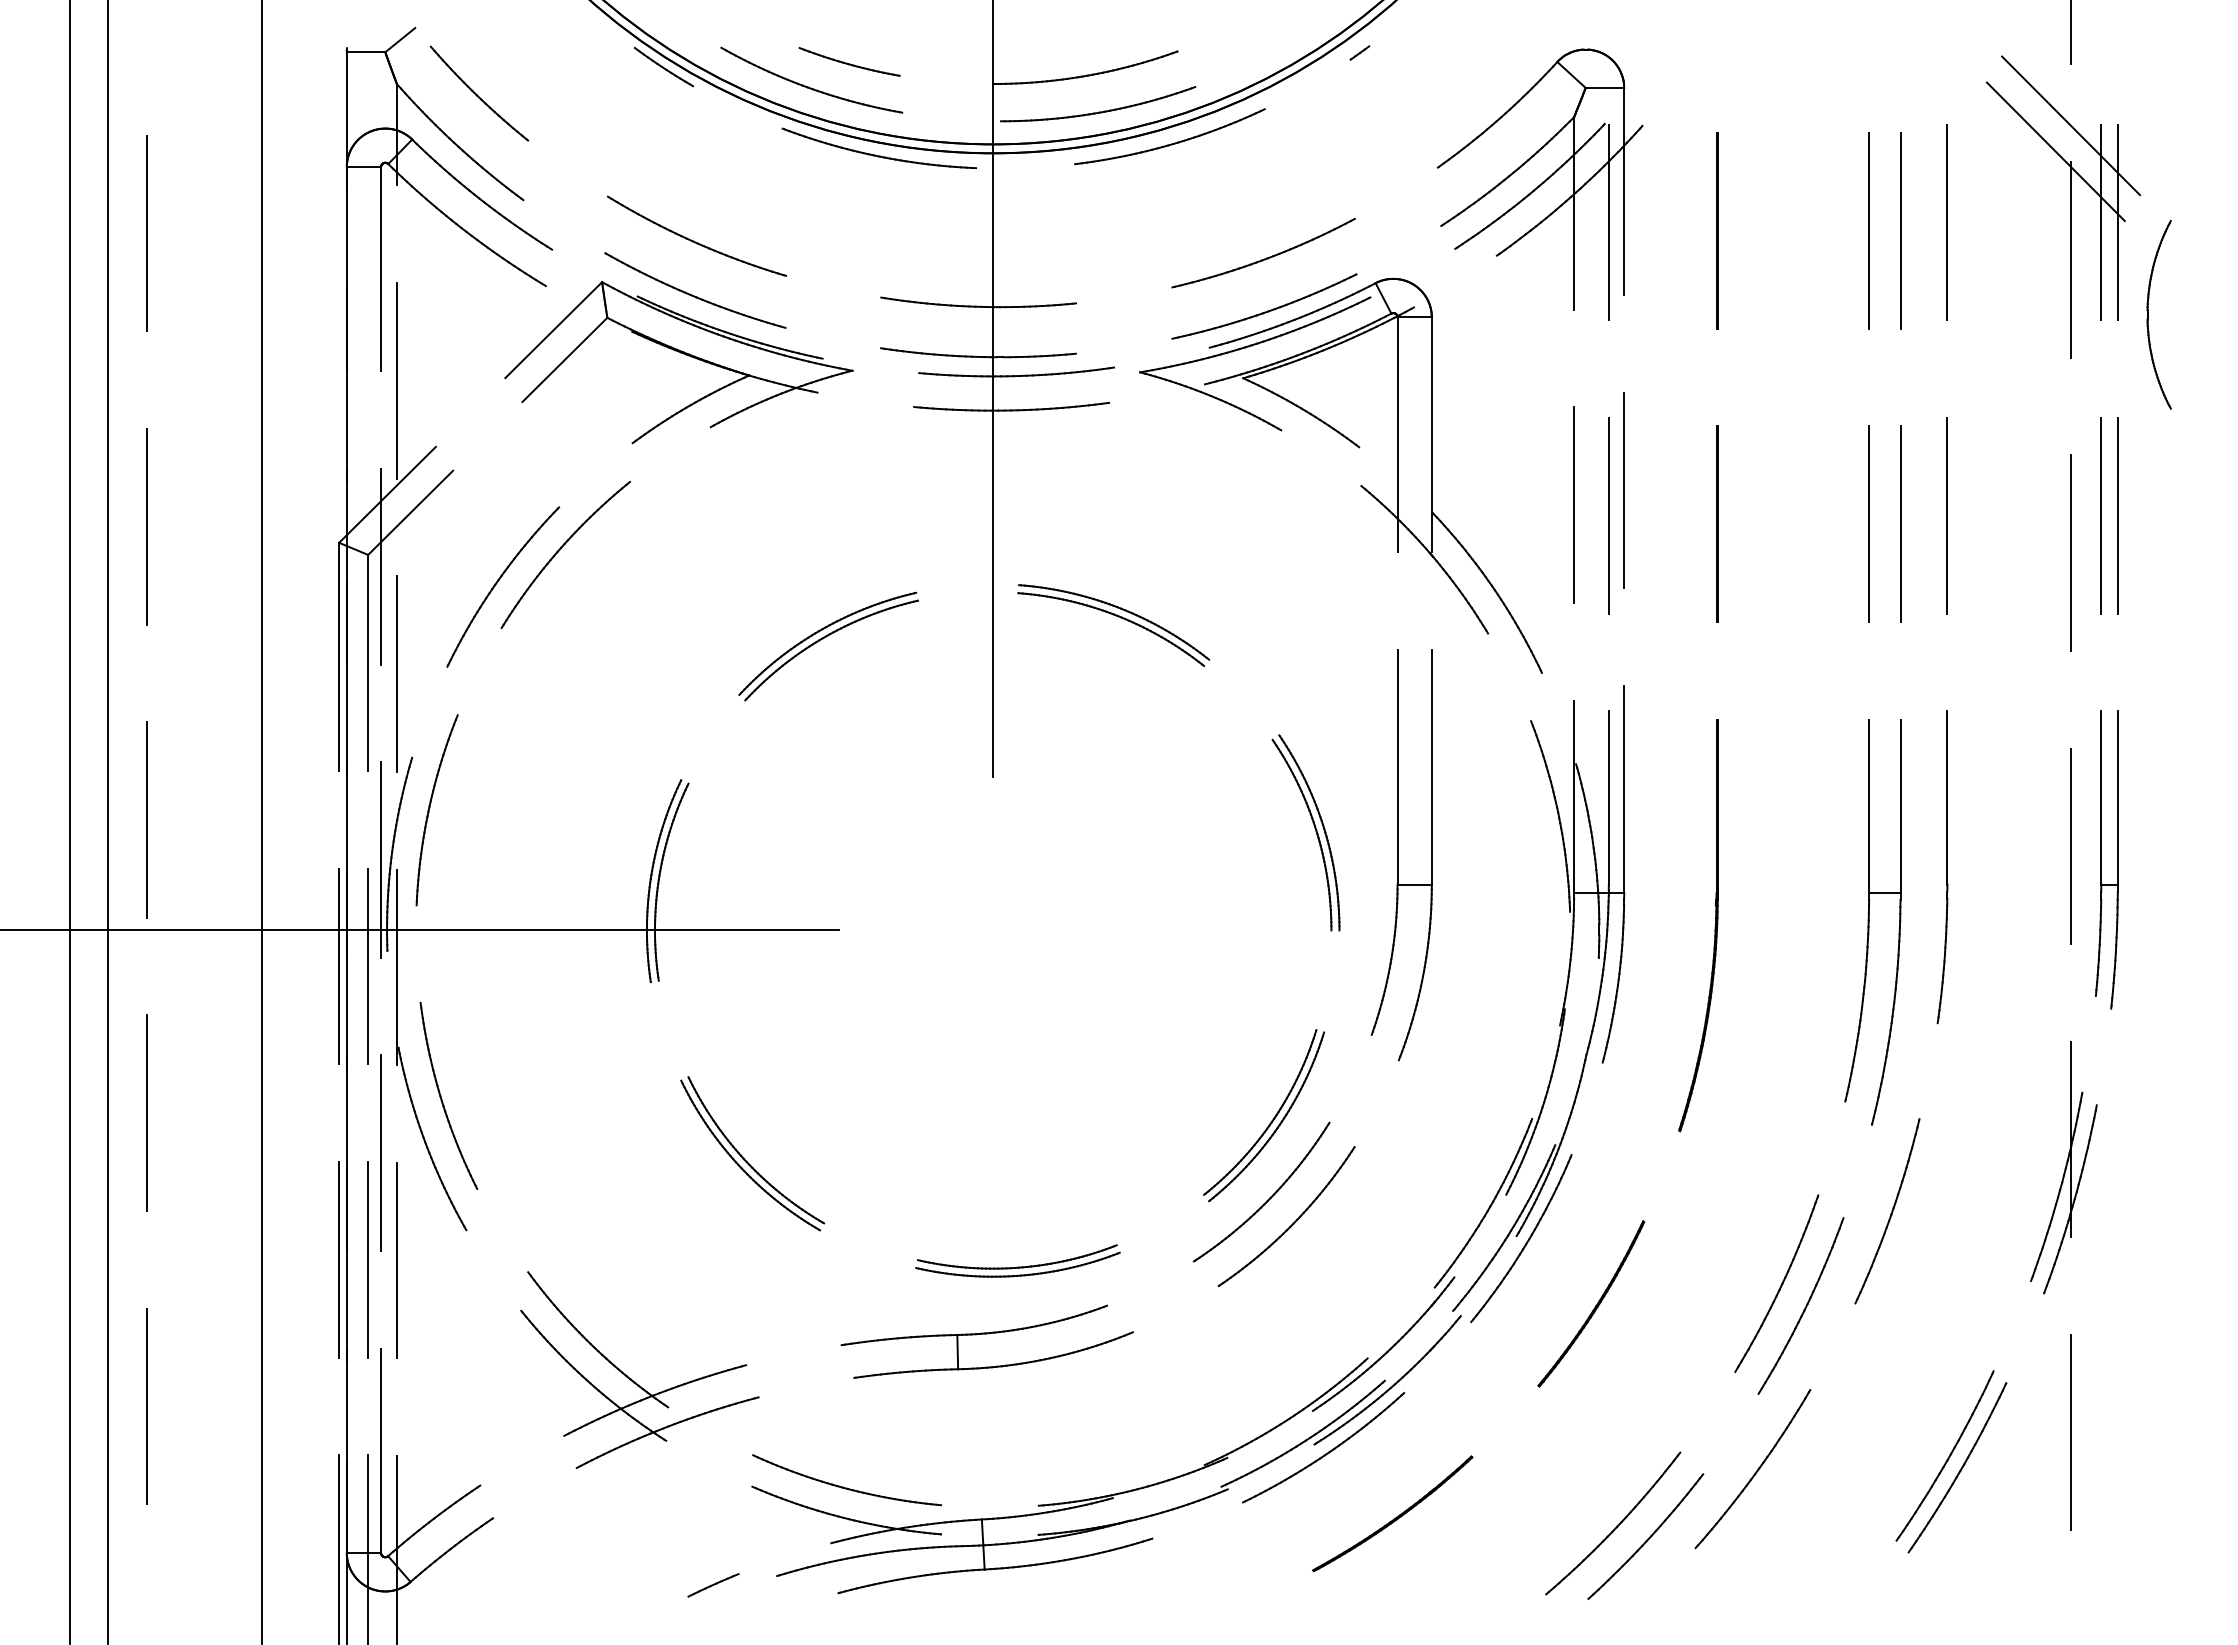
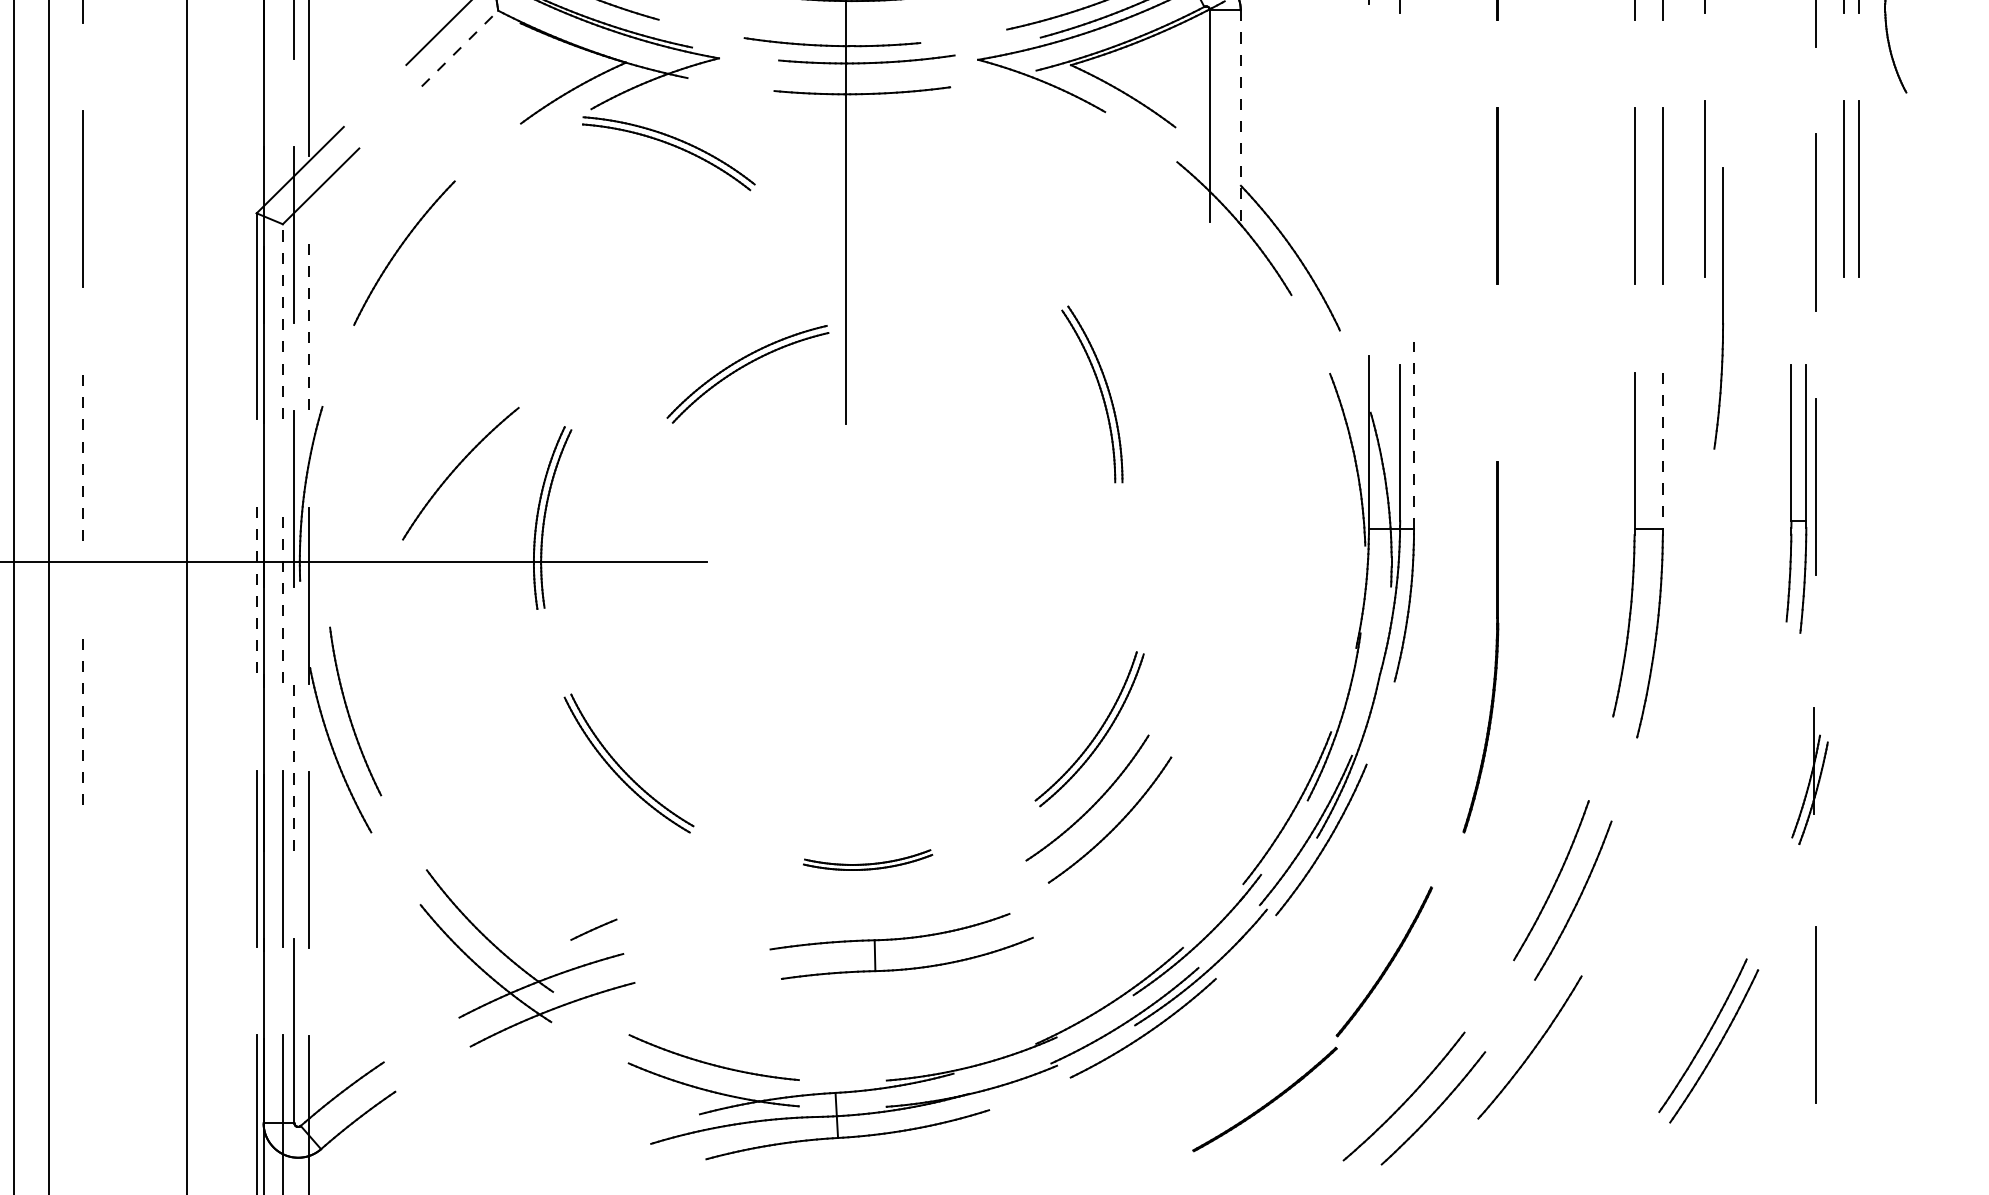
line: (564, 359) -> (459, 48), solid -> dashed
line: (1431, 435) -> (1240, 116), solid -> dashed
line: (1623, 490) -> (1413, 166), removed
line: (1574, 504) -> (1369, 178), removed
line: (1608, 515) -> (1399, 188), removed
part: (561, 549) -> (456, 468), moved
part: (1115, 616) -> (670, 145), moved
part: (823, 639) -> (743, 367), moved
line: (368, 662) -> (283, 321), solid -> dashed
line: (396, 674) -> (308, 331), solid -> dashed
line: (1624, 789) -> (1414, 435), solid -> dashed
line: (1900, 806) -> (1662, 450), solid -> dashed
part: (430, 807) -> (338, 451), removed
line: (146, 820) -> (83, 463), solid -> dashed
part: (1314, 828) -> (1099, 390), moved
part: (1401, 855) -> (1213, 494), removed
part: (2106, 859) -> (1796, 498), moved
part: (1942, 867) -> (1718, 308), moved
part: (1714, 926) -> (1495, 648), moved
line: (339, 966) -> (257, 594), solid -> dashed
line: (368, 966) -> (283, 594), solid -> dashed
line: (146, 1113) -> (83, 727), solid -> dashed
line: (381, 1153) -> (294, 763), solid -> dashed
part: (2063, 1167) -> (1809, 775), size x0.6
part: (1887, 1211) -> (1651, 815), removed
part: (1017, 1260) -> (867, 859), size x0.7
part: (1591, 1303) -> (1384, 961), moved
part: (986, 1334) -> (900, 939), moved
line: (146, 1406) -> (83, 991), removed
part: (1392, 1513) -> (1264, 1099), moved
line: (713, 1585) -> (593, 929), moved

